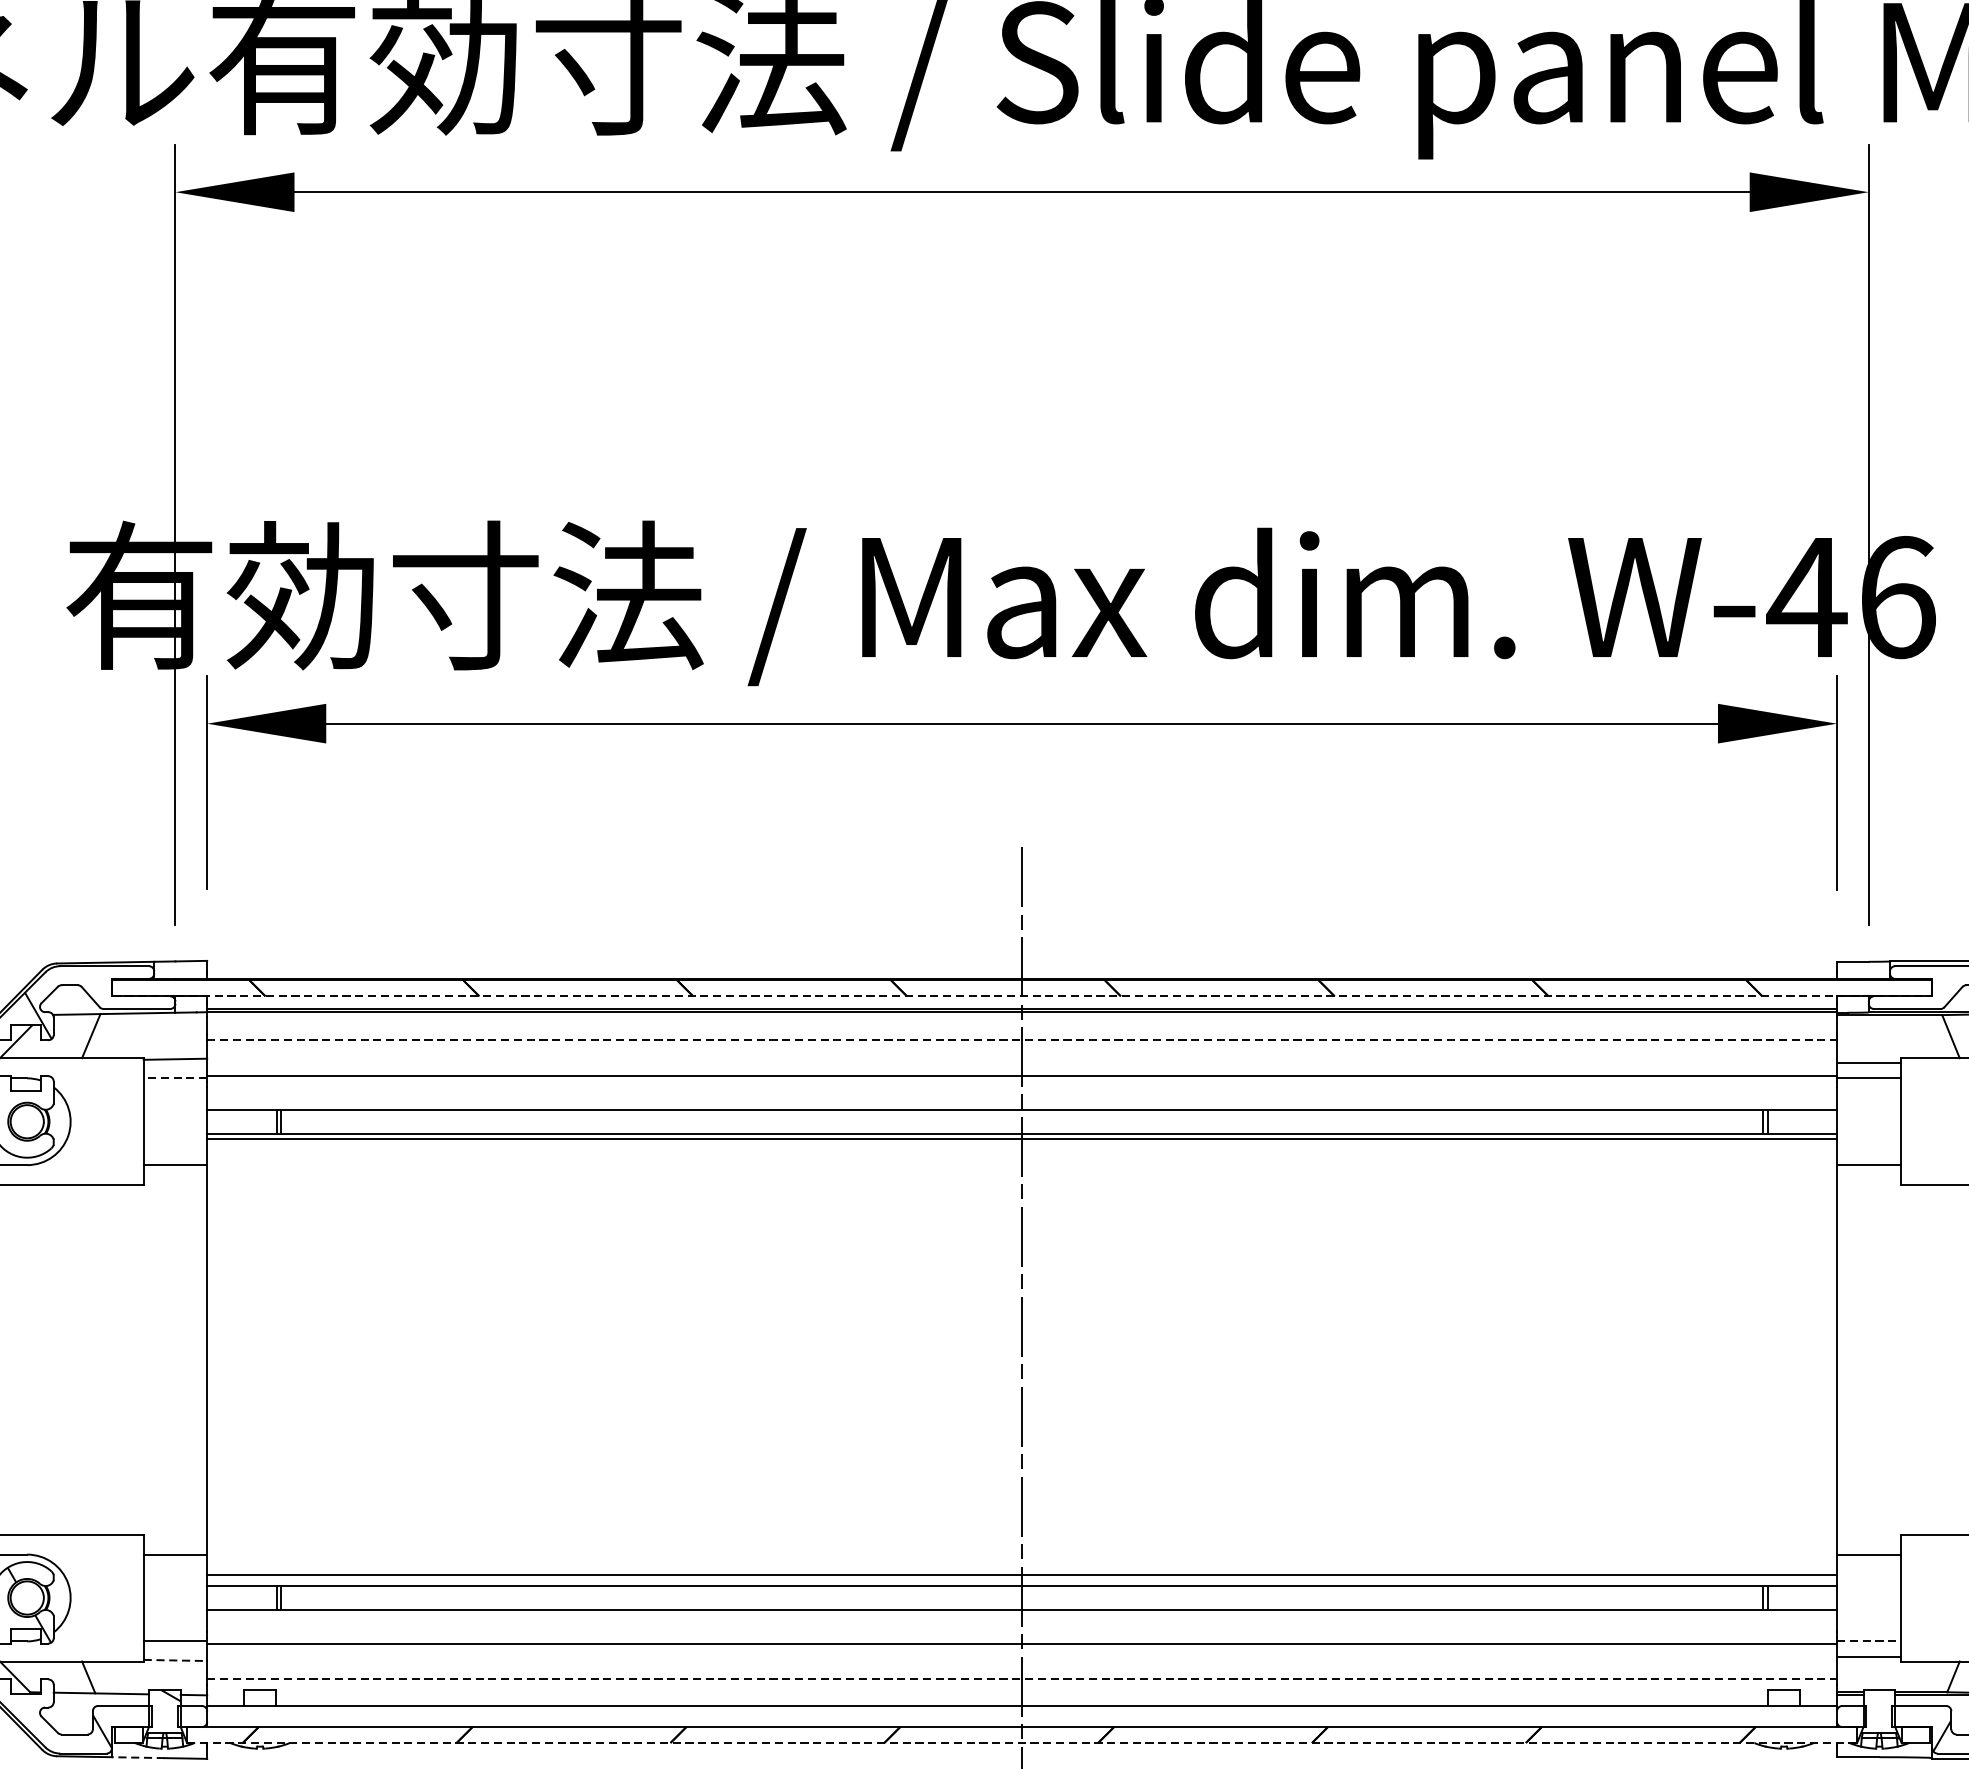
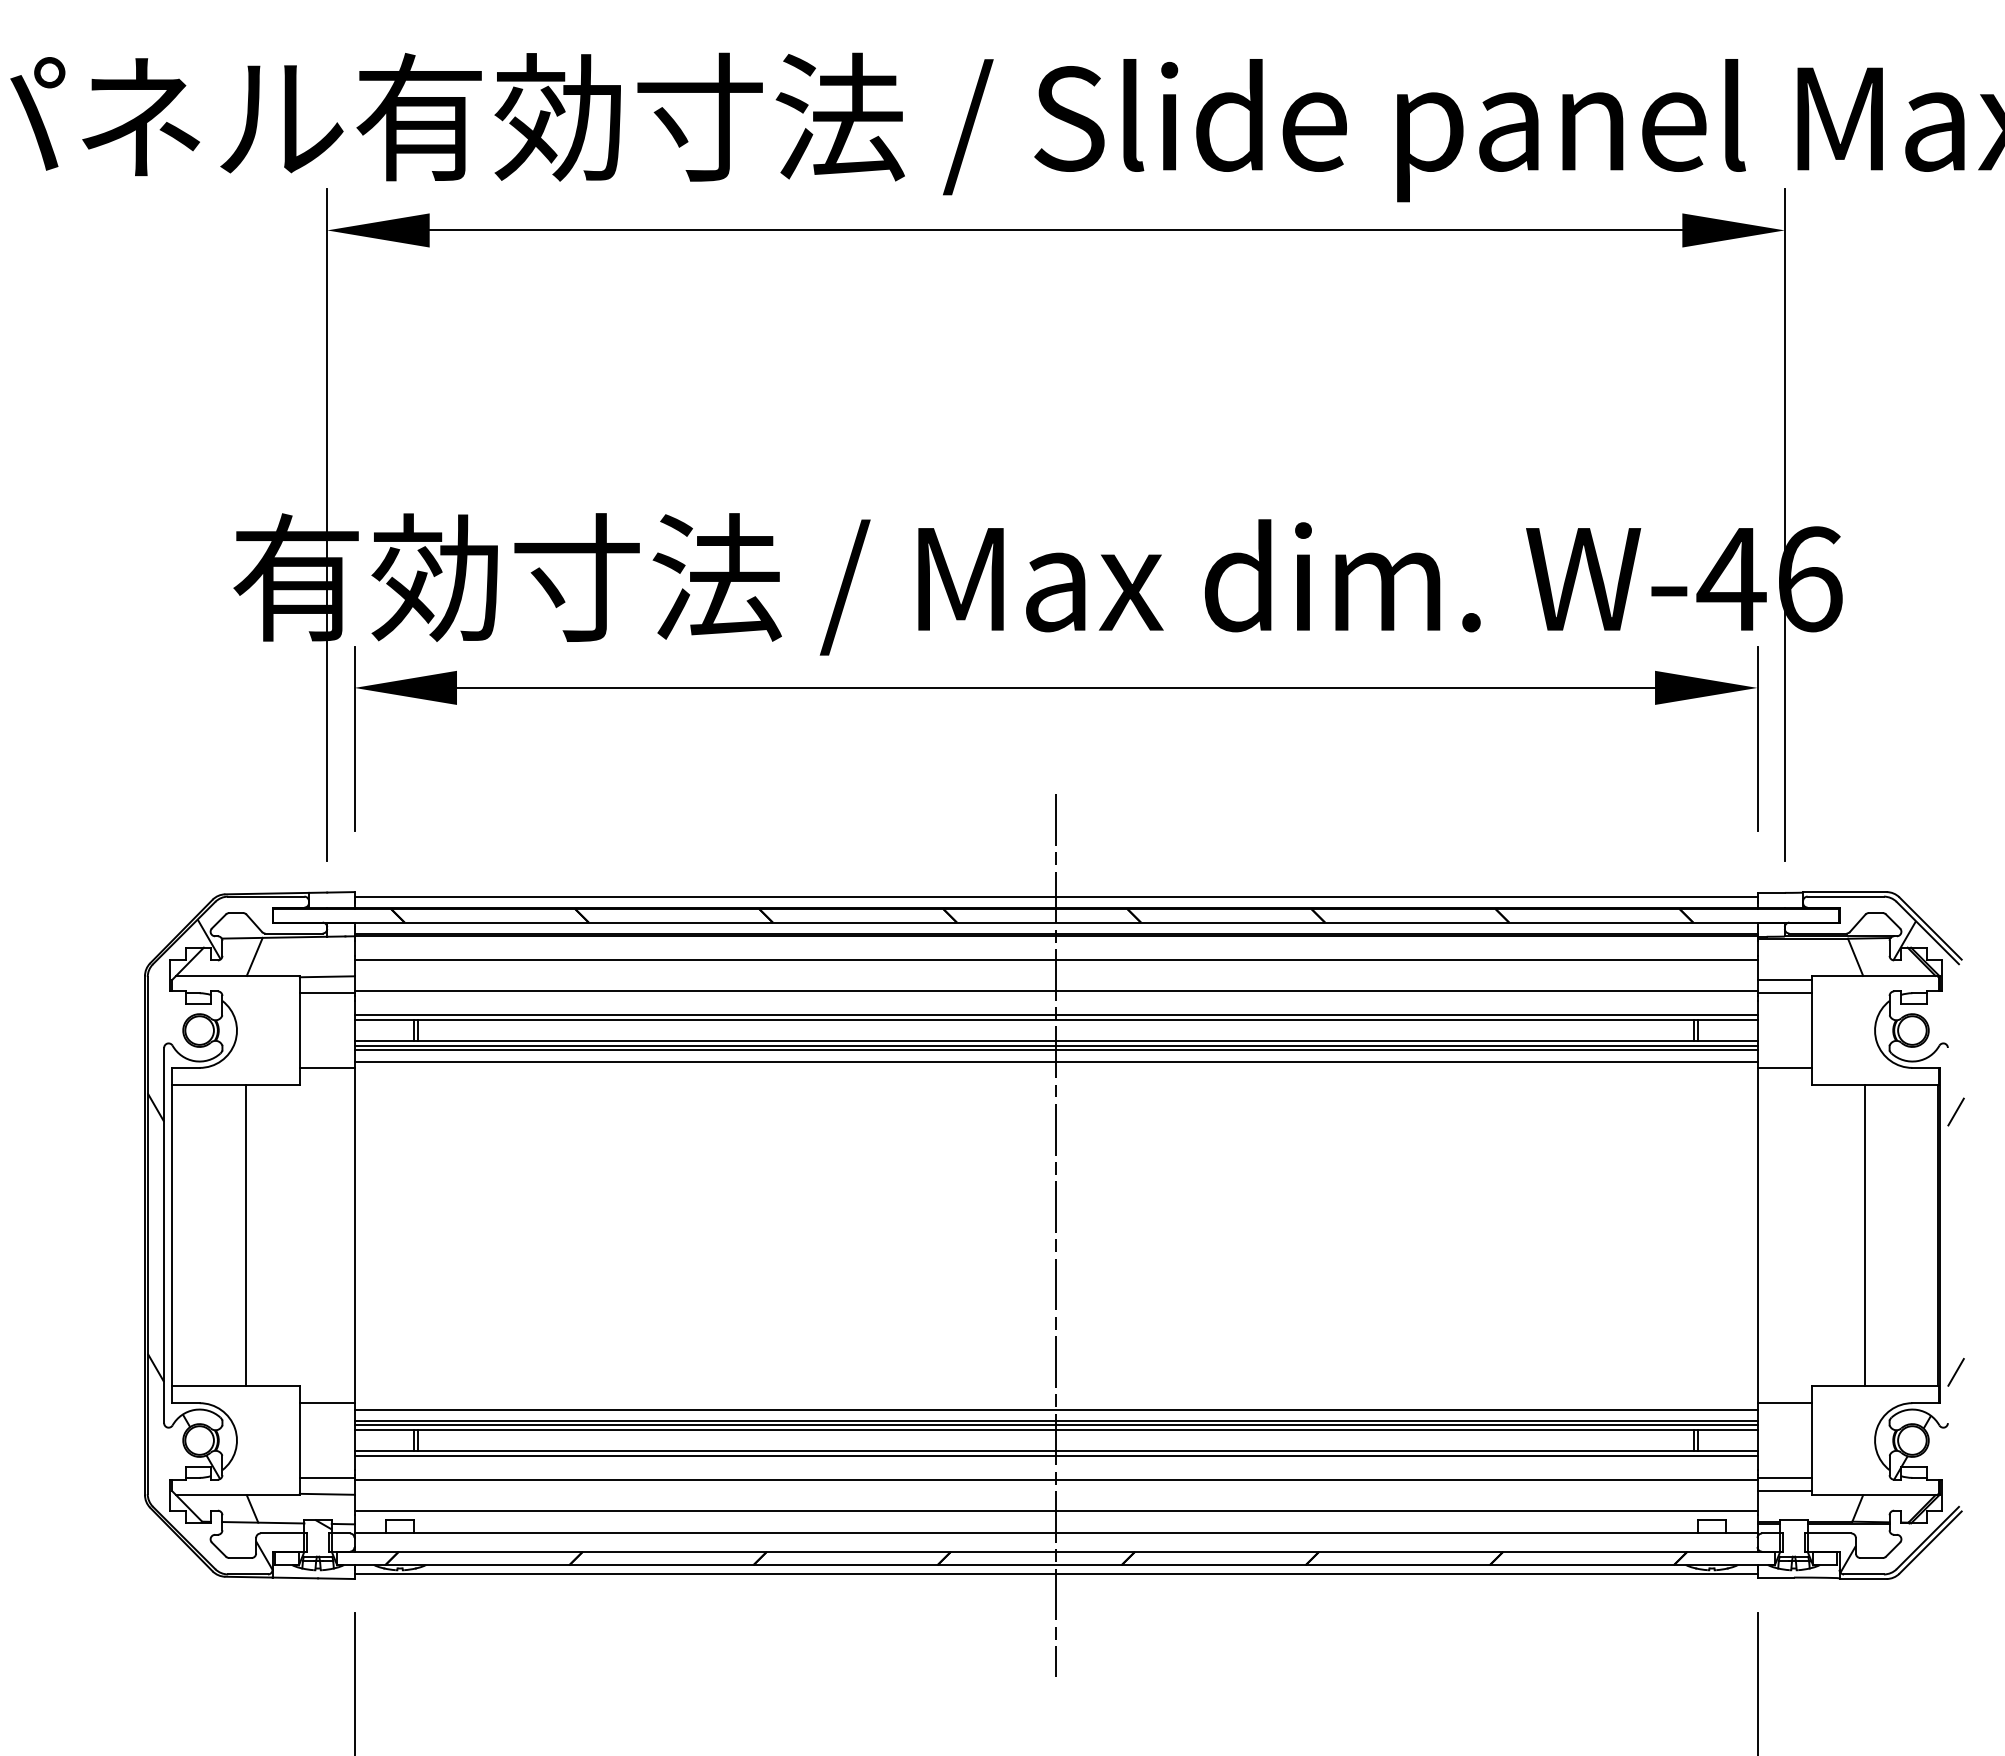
line: (1021, 965) -> (1055, 896), added
line: (1022, 996) -> (1056, 922), dashed -> solid
line: (1022, 1040) -> (1056, 960), dashed -> solid
line: (174, 1078) -> (326, 993), dashed -> solid
line: (1021, 1104) -> (1055, 1015), added
line: (1021, 1144) -> (1055, 1050), added
line: (1021, 1157) -> (1055, 1061), added
line: (80, 1359) -> (245, 1235), added
line: (1961, 1359) -> (1864, 1235), added
line: (1021, 1561) -> (1055, 1409), added
line: (1021, 1580) -> (1055, 1425), added
line: (1021, 1615) -> (1055, 1455), added
line: (1869, 1640) -> (1785, 1477), dashed -> solid
line: (175, 1660) -> (327, 1494), dashed -> solid
line: (1022, 1679) -> (1056, 1510), dashed -> solid
line: (1022, 1743) -> (1056, 1565), dashed -> solid
line: (1021, 1753) -> (1055, 1574), added
line: (138, 1757) -> (295, 1577), dashed -> solid

